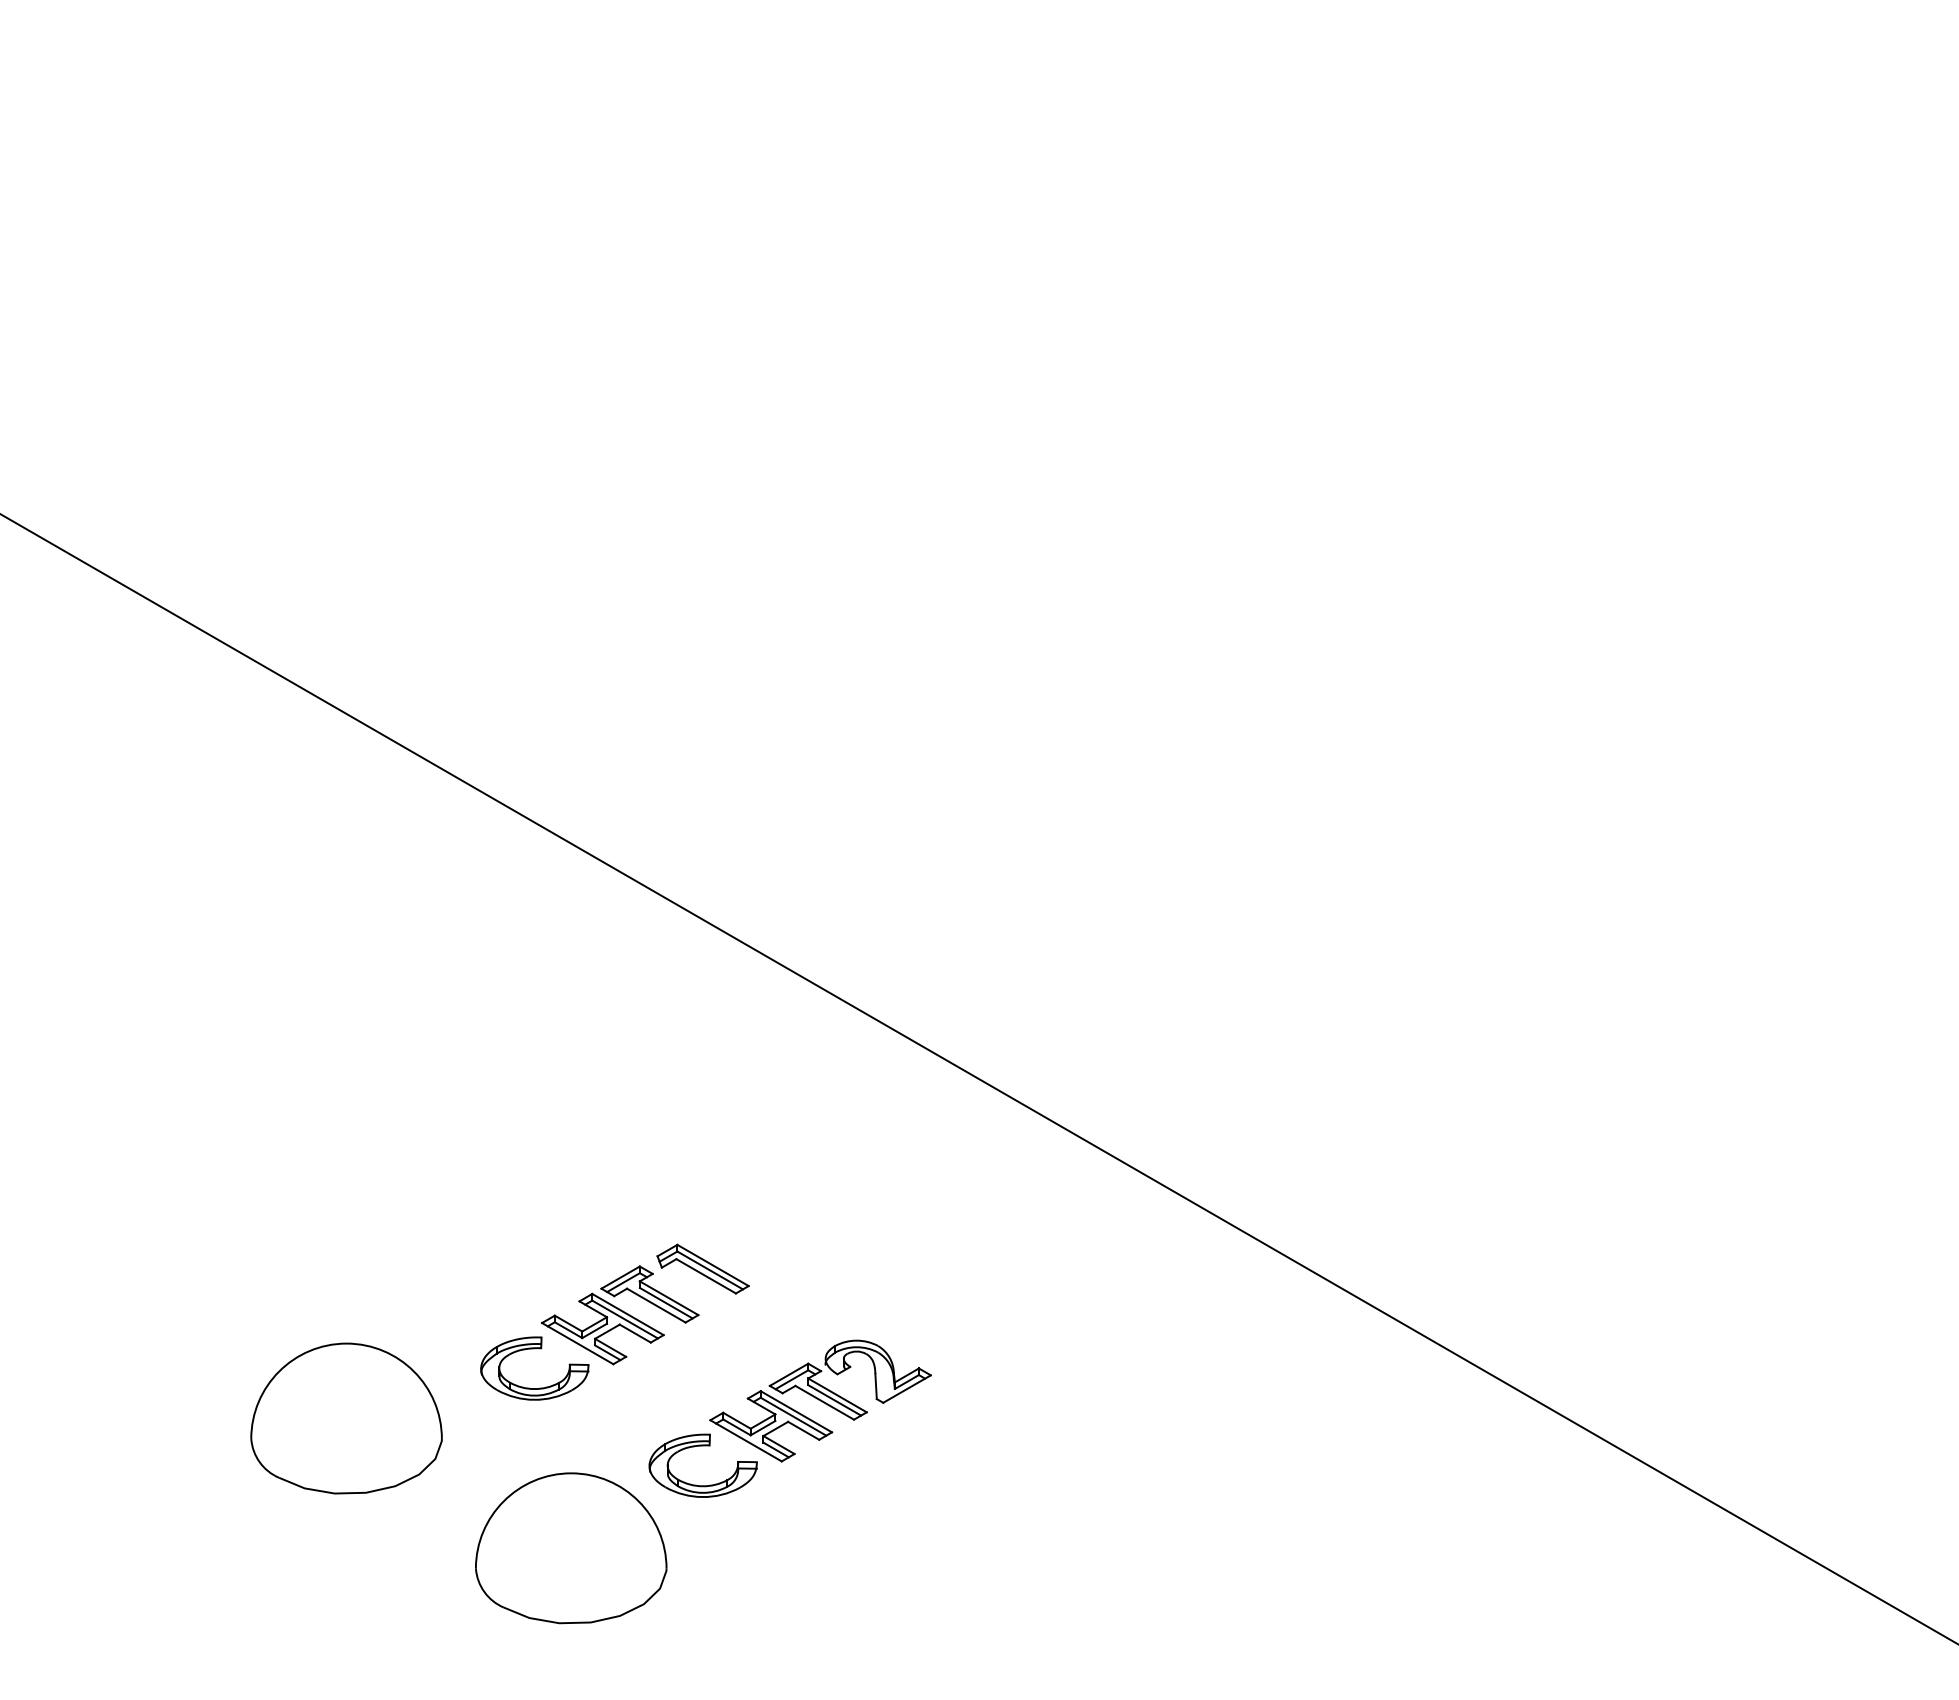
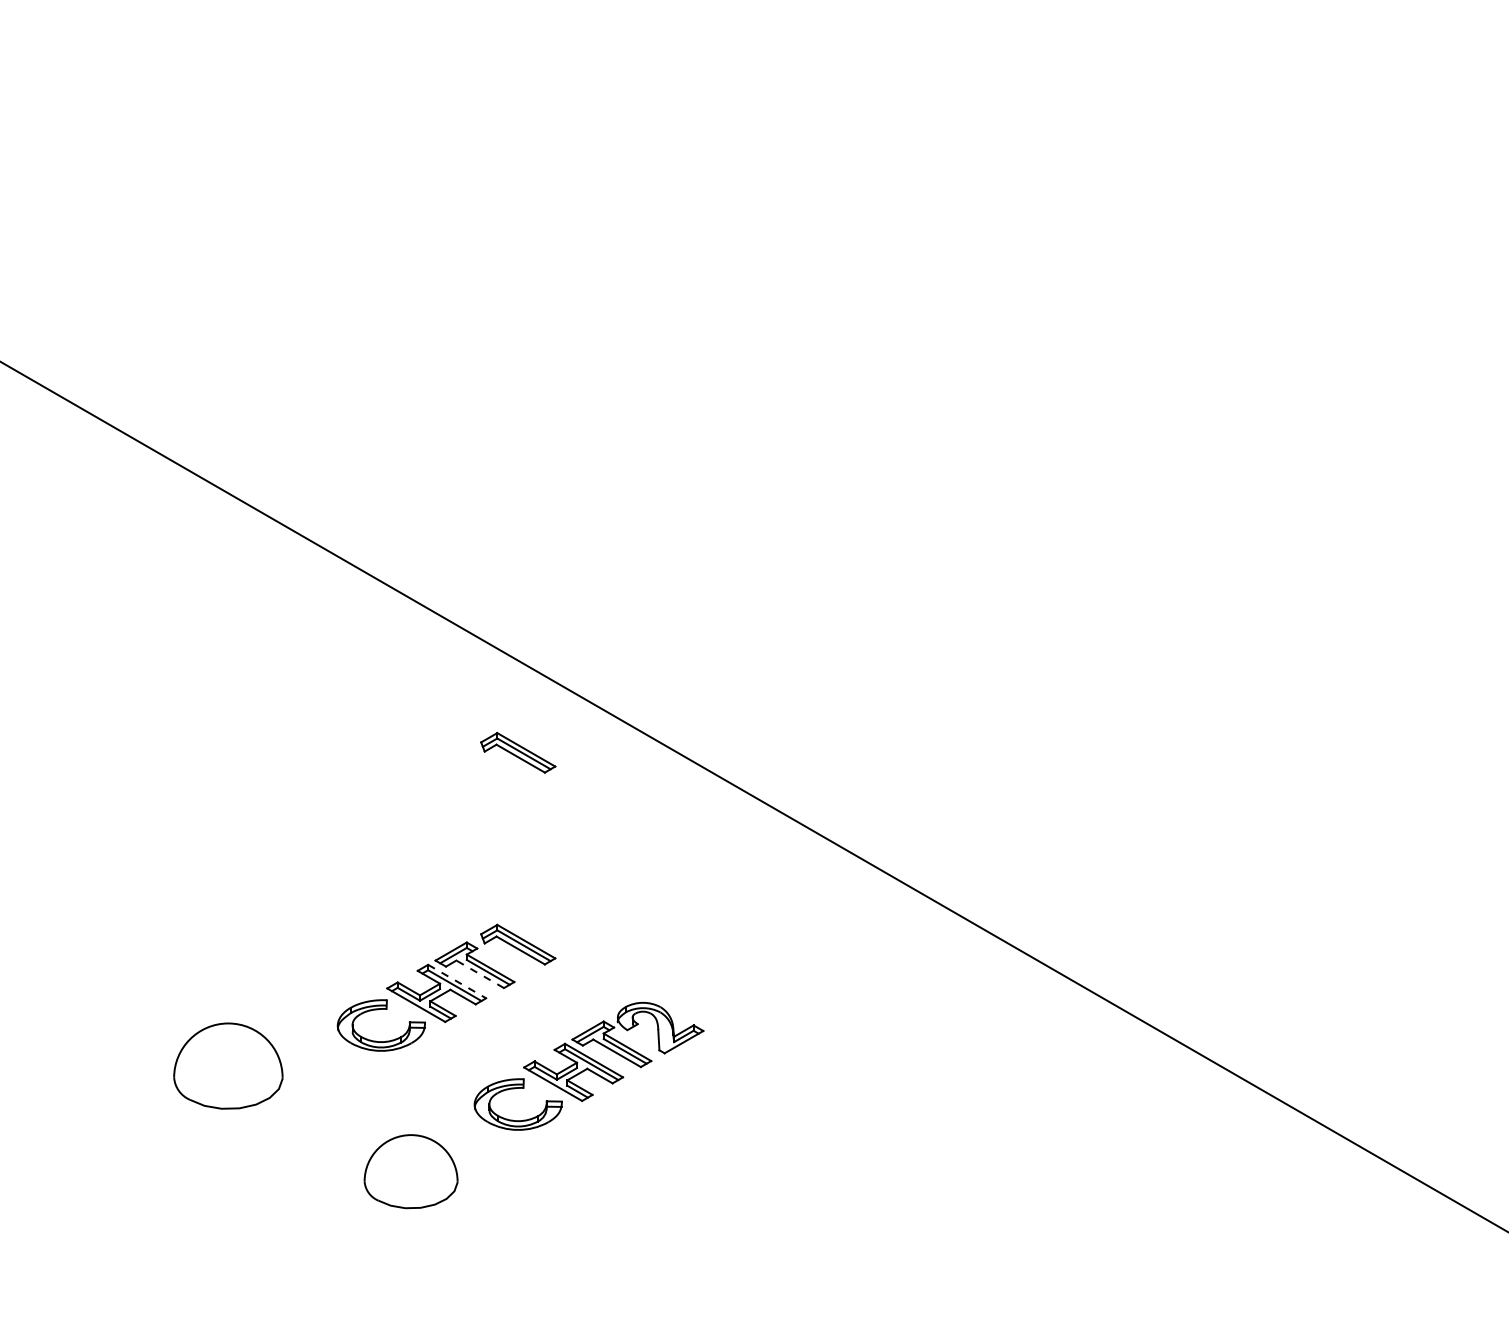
part: (702, 1032) -> (517, 752), added
line: (656, 1305) -> (480, 974), solid -> dashed
line: (628, 1314) -> (457, 981), solid -> dashed
part: (346, 1418) -> (228, 1066), size x0.7
part: (571, 1548) -> (411, 1171), size x0.6

